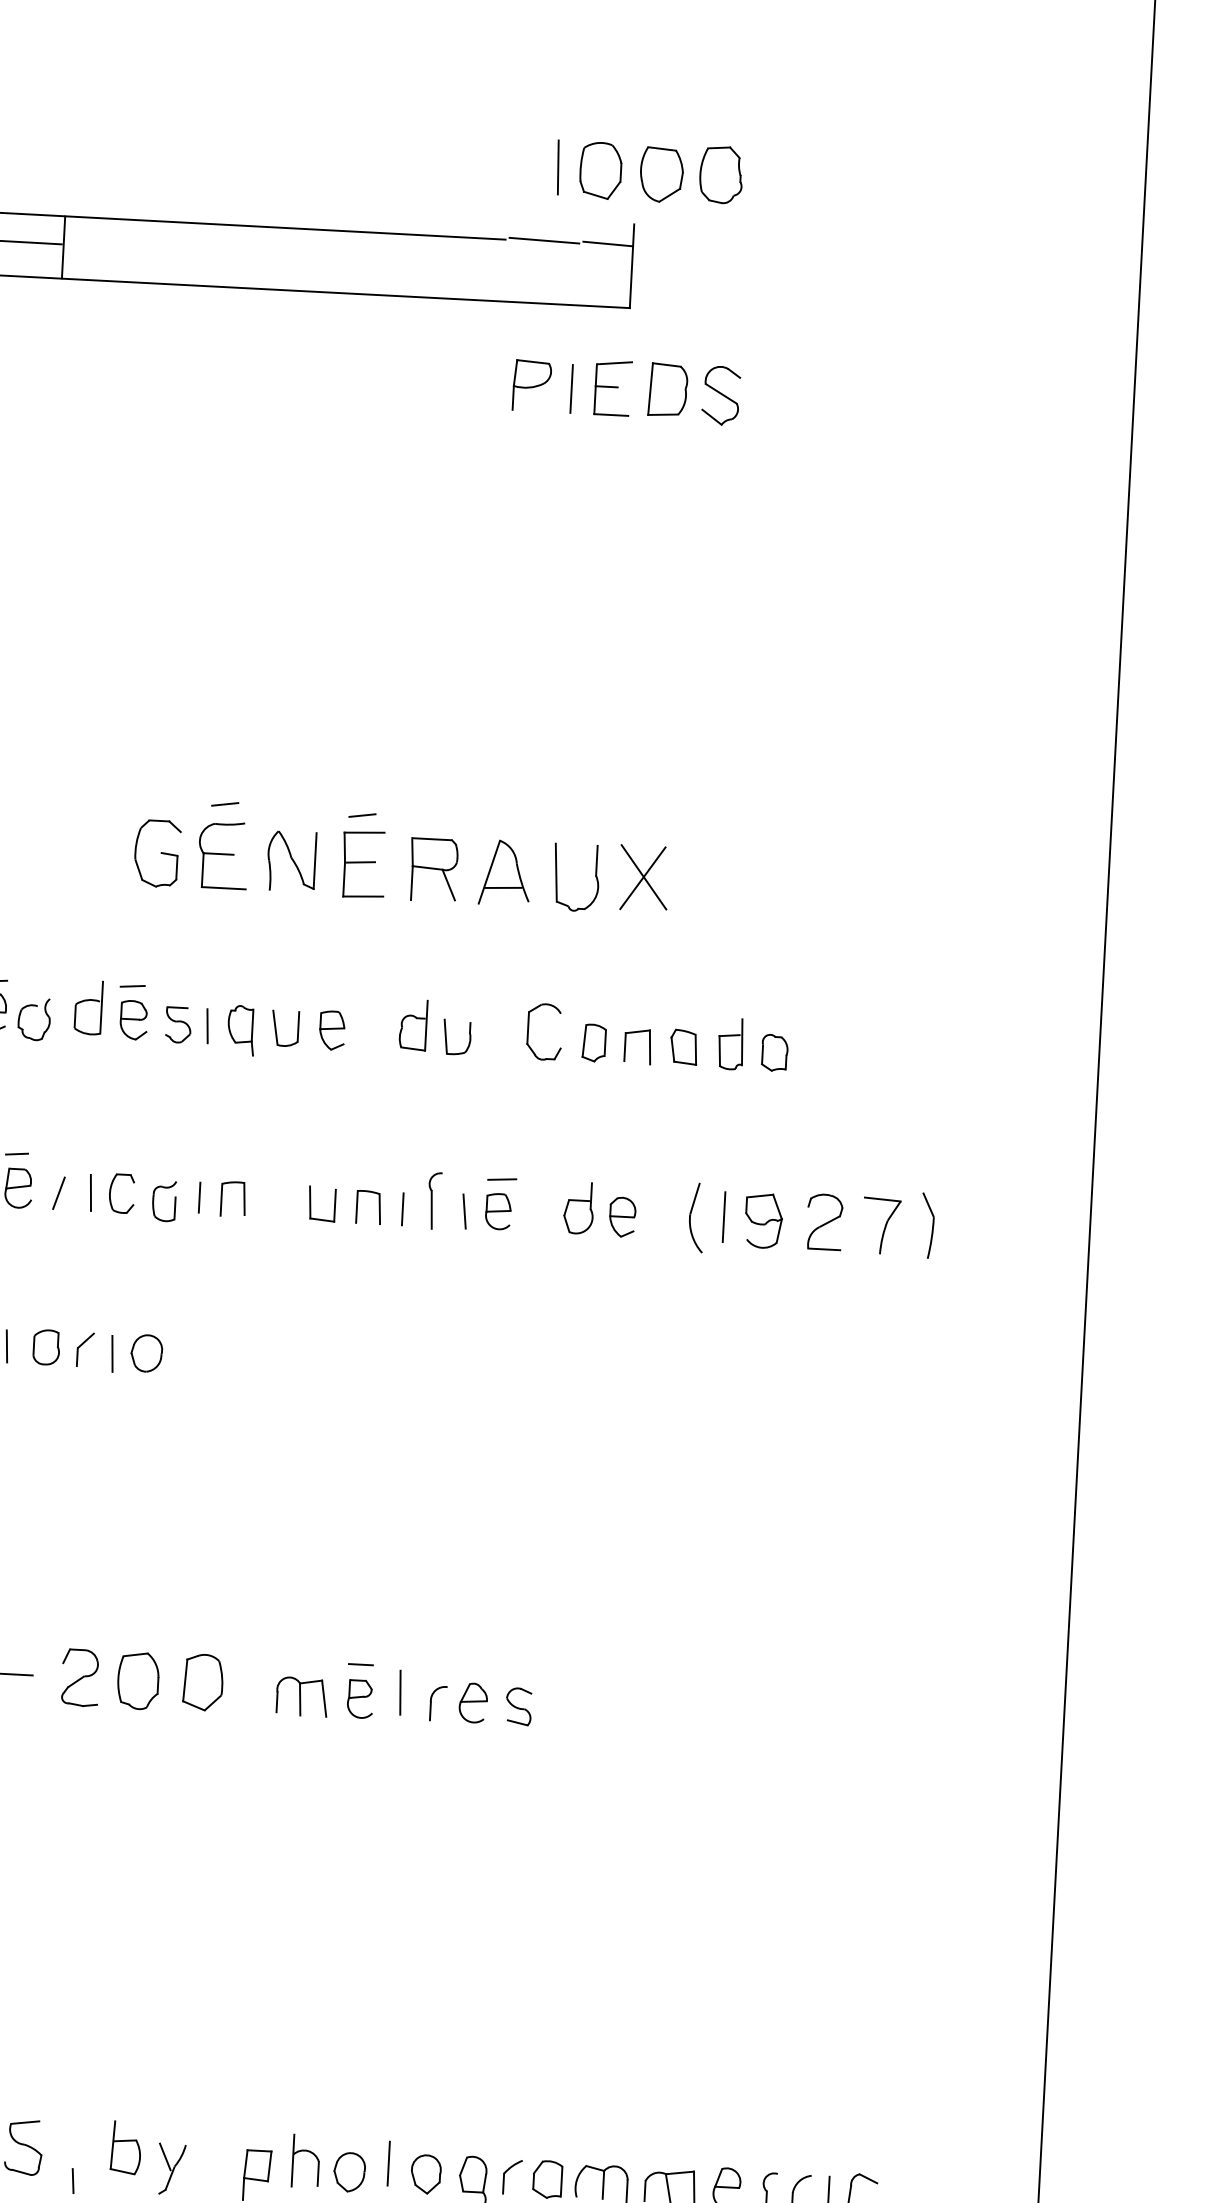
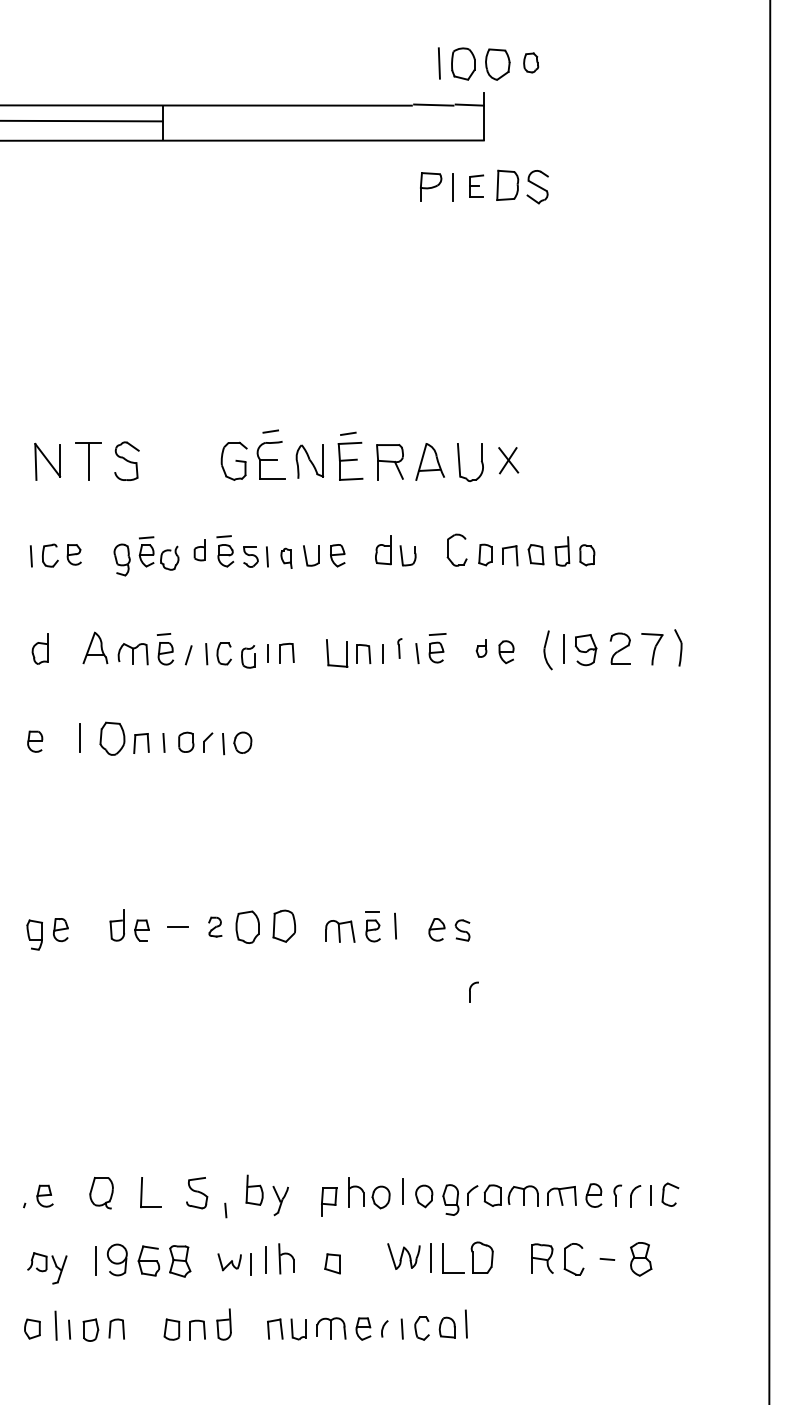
part: (719, 174) -> (530, 62), size x0.6
part: (612, 387) -> (476, 185), size x0.7
part: (643, 877) -> (508, 460), size x0.7
part: (87, 1006) -> (199, 549), size x0.7
part: (241, 1030) -> (286, 558), size x0.7
part: (433, 1200) -> (399, 648), size x0.6
part: (321, 1203) -> (336, 653), size x1.4
part: (578, 1208) -> (481, 648), size x0.6
part: (81, 1676) -> (215, 926), size x0.6
part: (437, 1702) -> (473, 991), moved

